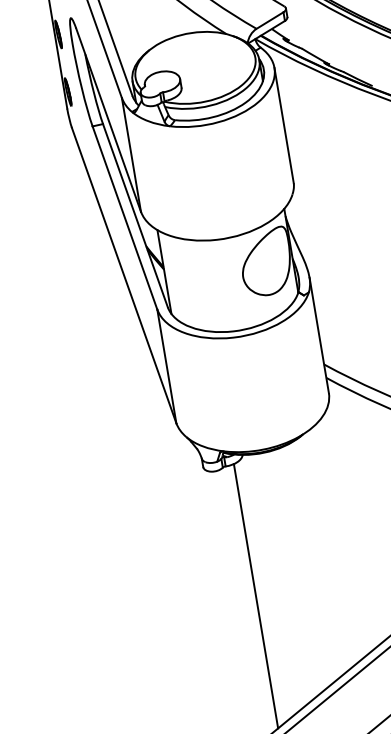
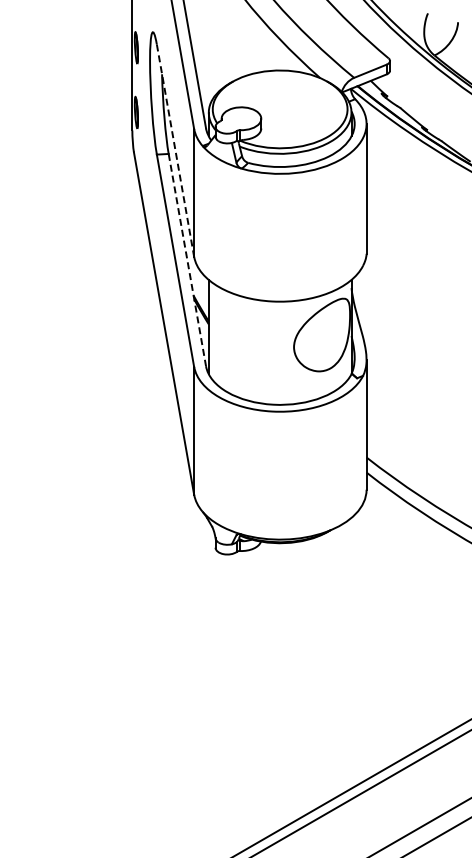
line: (108, 119) -> (175, 150), solid -> dashed
line: (135, 215) -> (187, 260), solid -> dashed
line: (255, 596) -> (249, 698), removed

